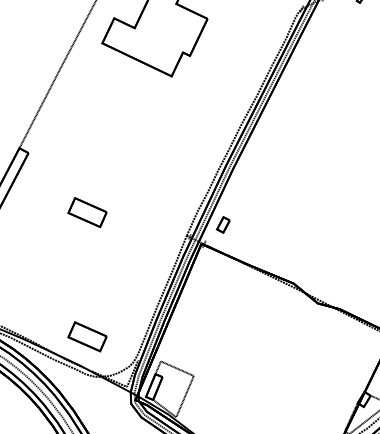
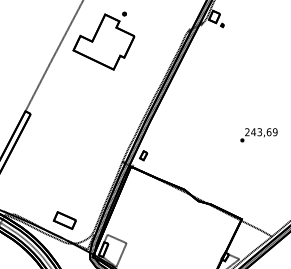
part: (86, 212) -> (64, 148), removed

